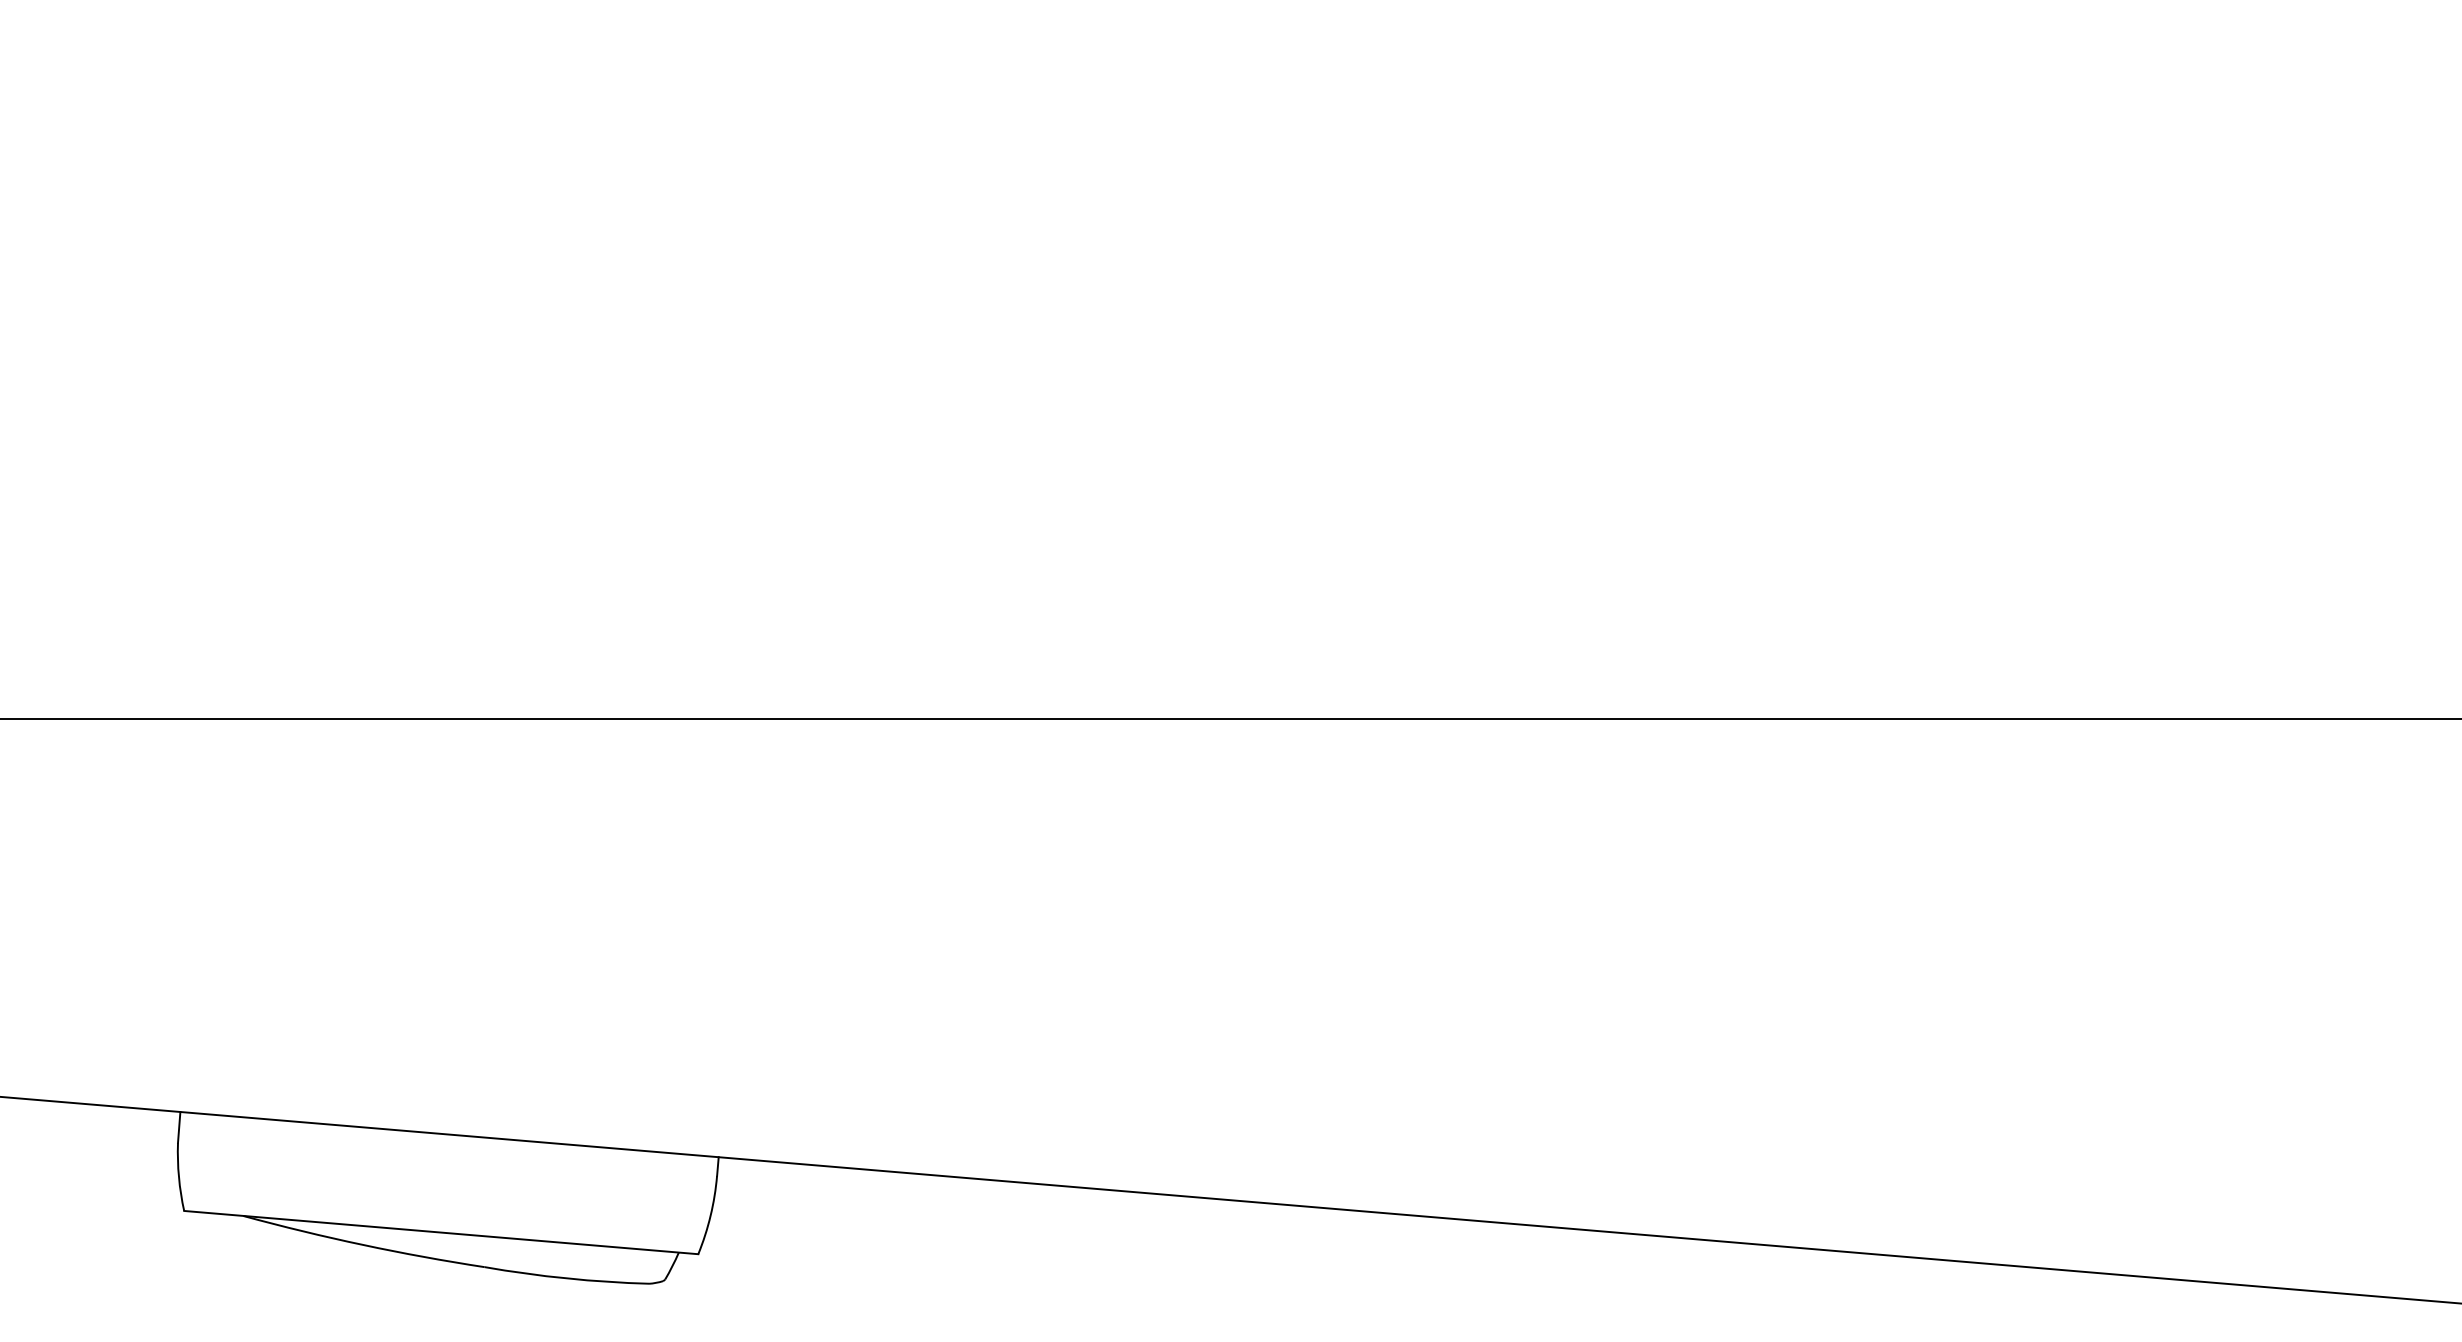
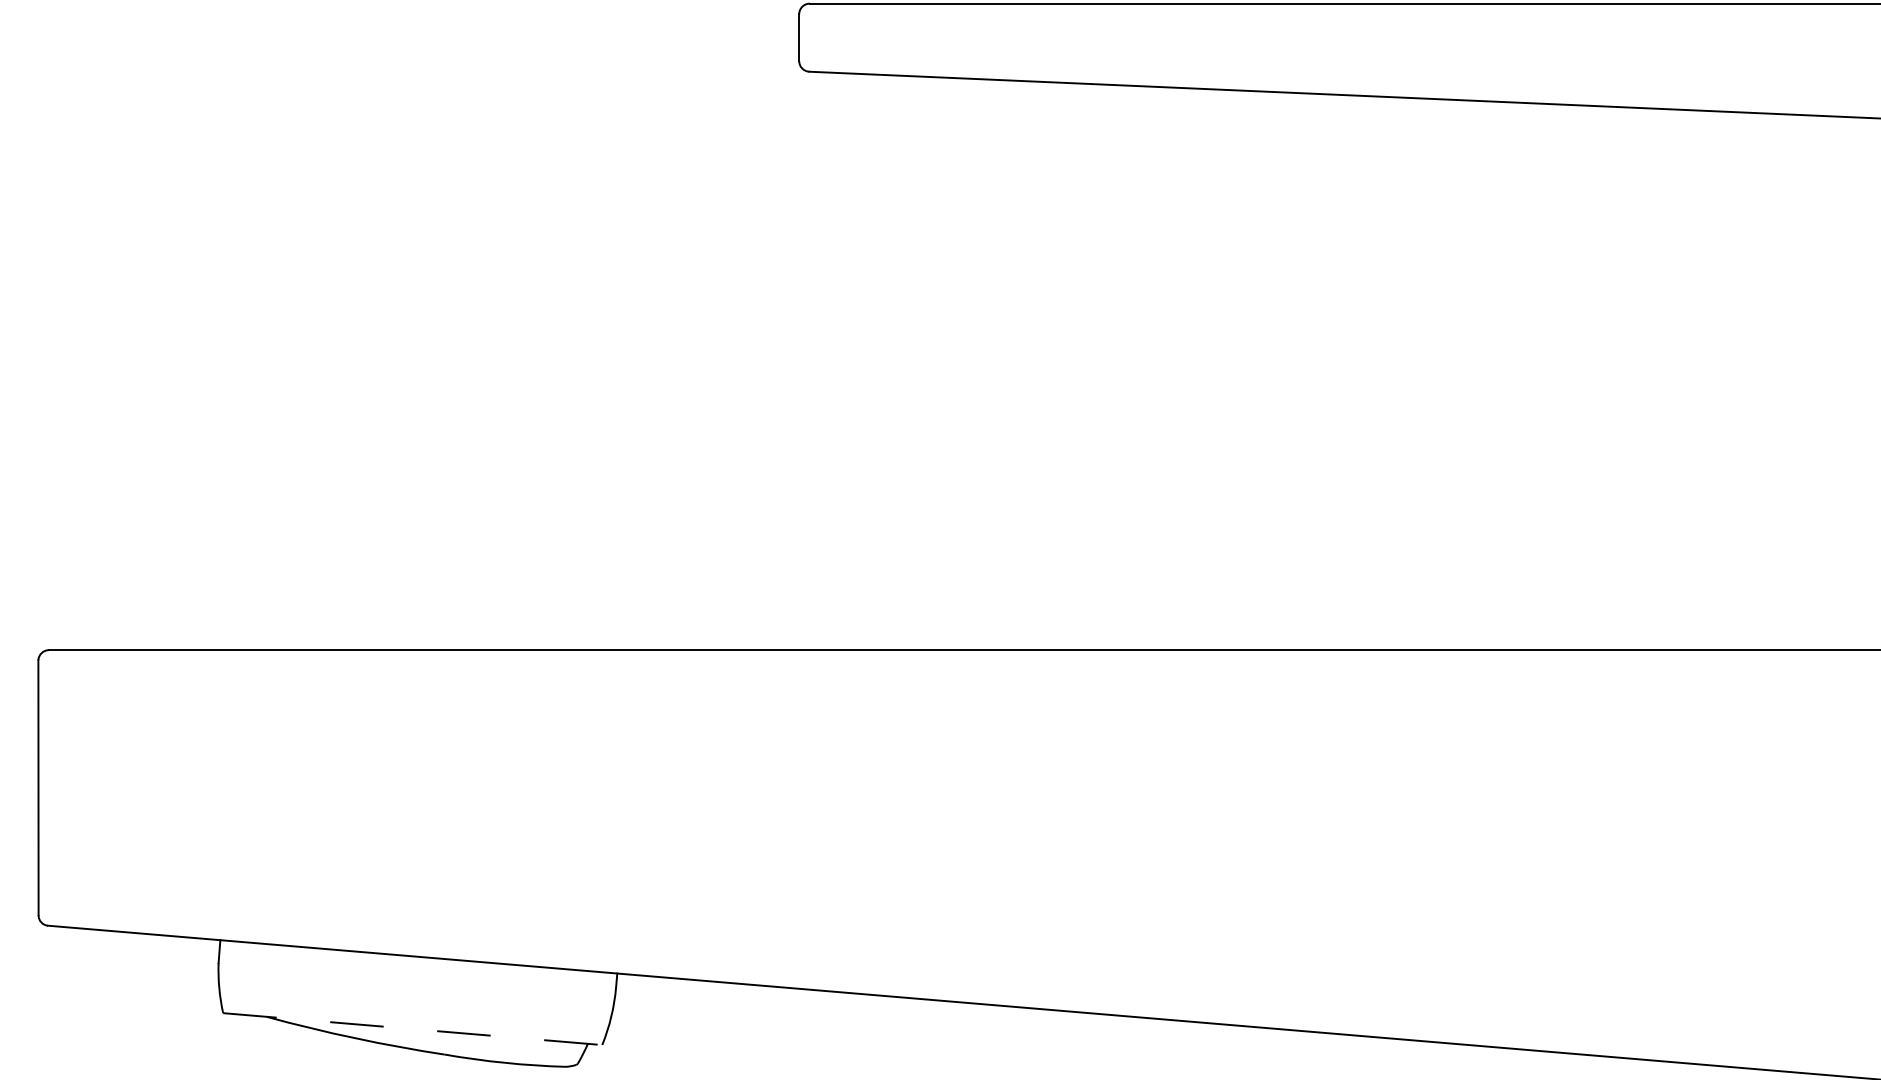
line: (442, 1233) -> (413, 1029), solid -> dashed

